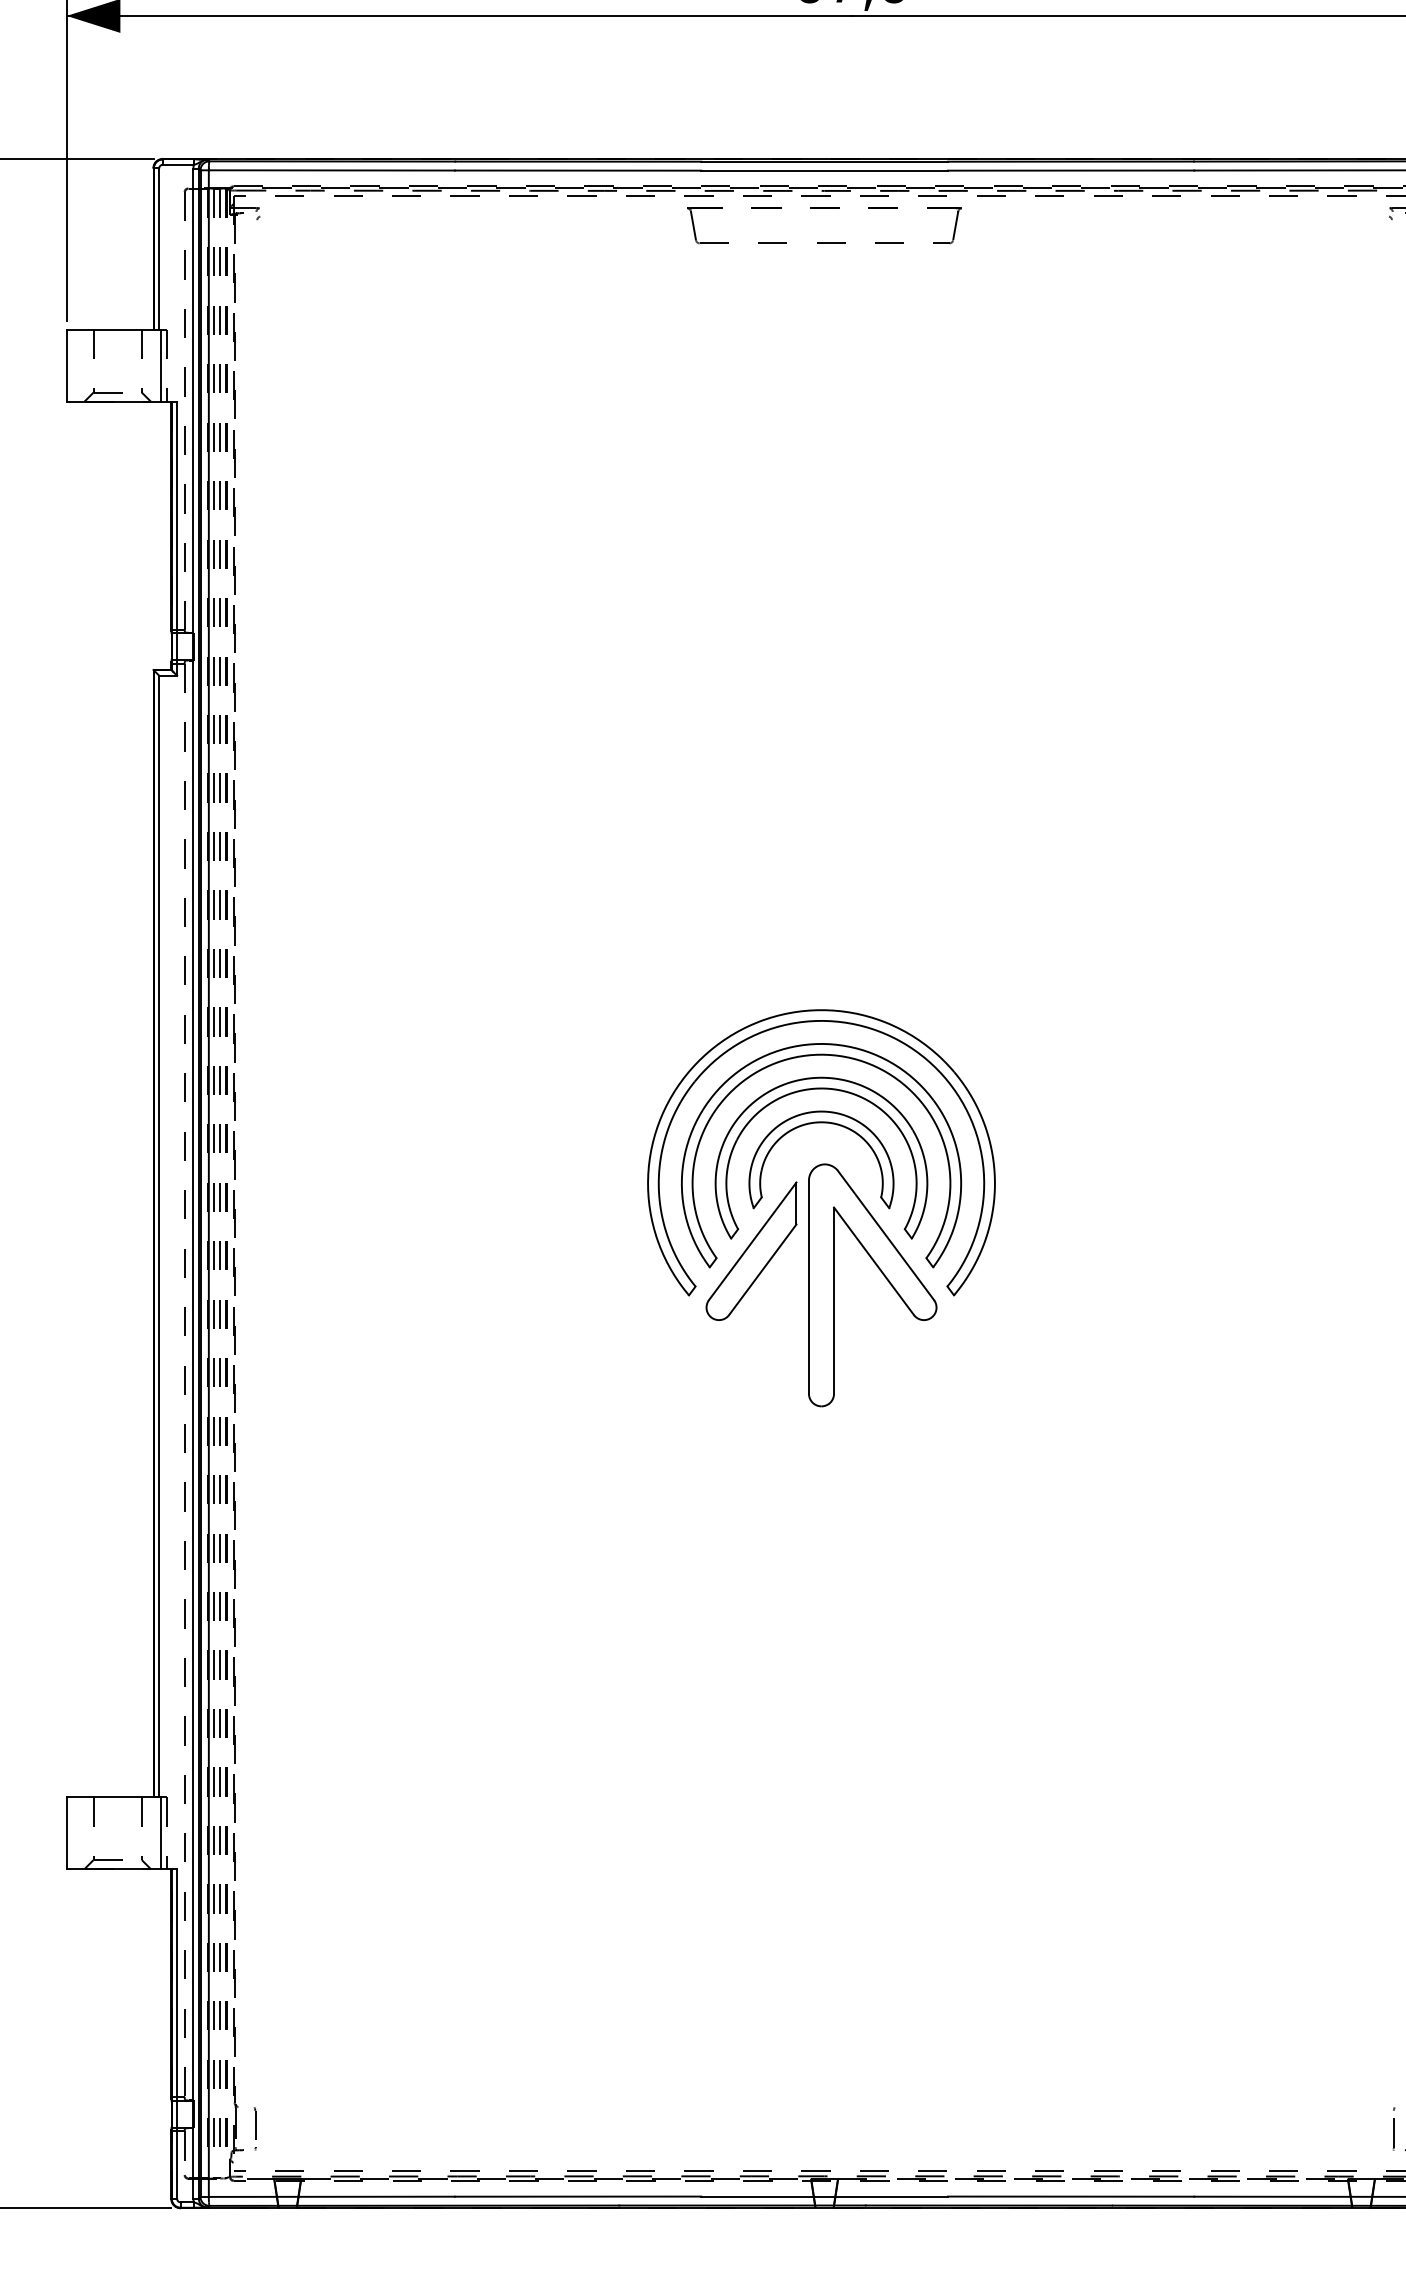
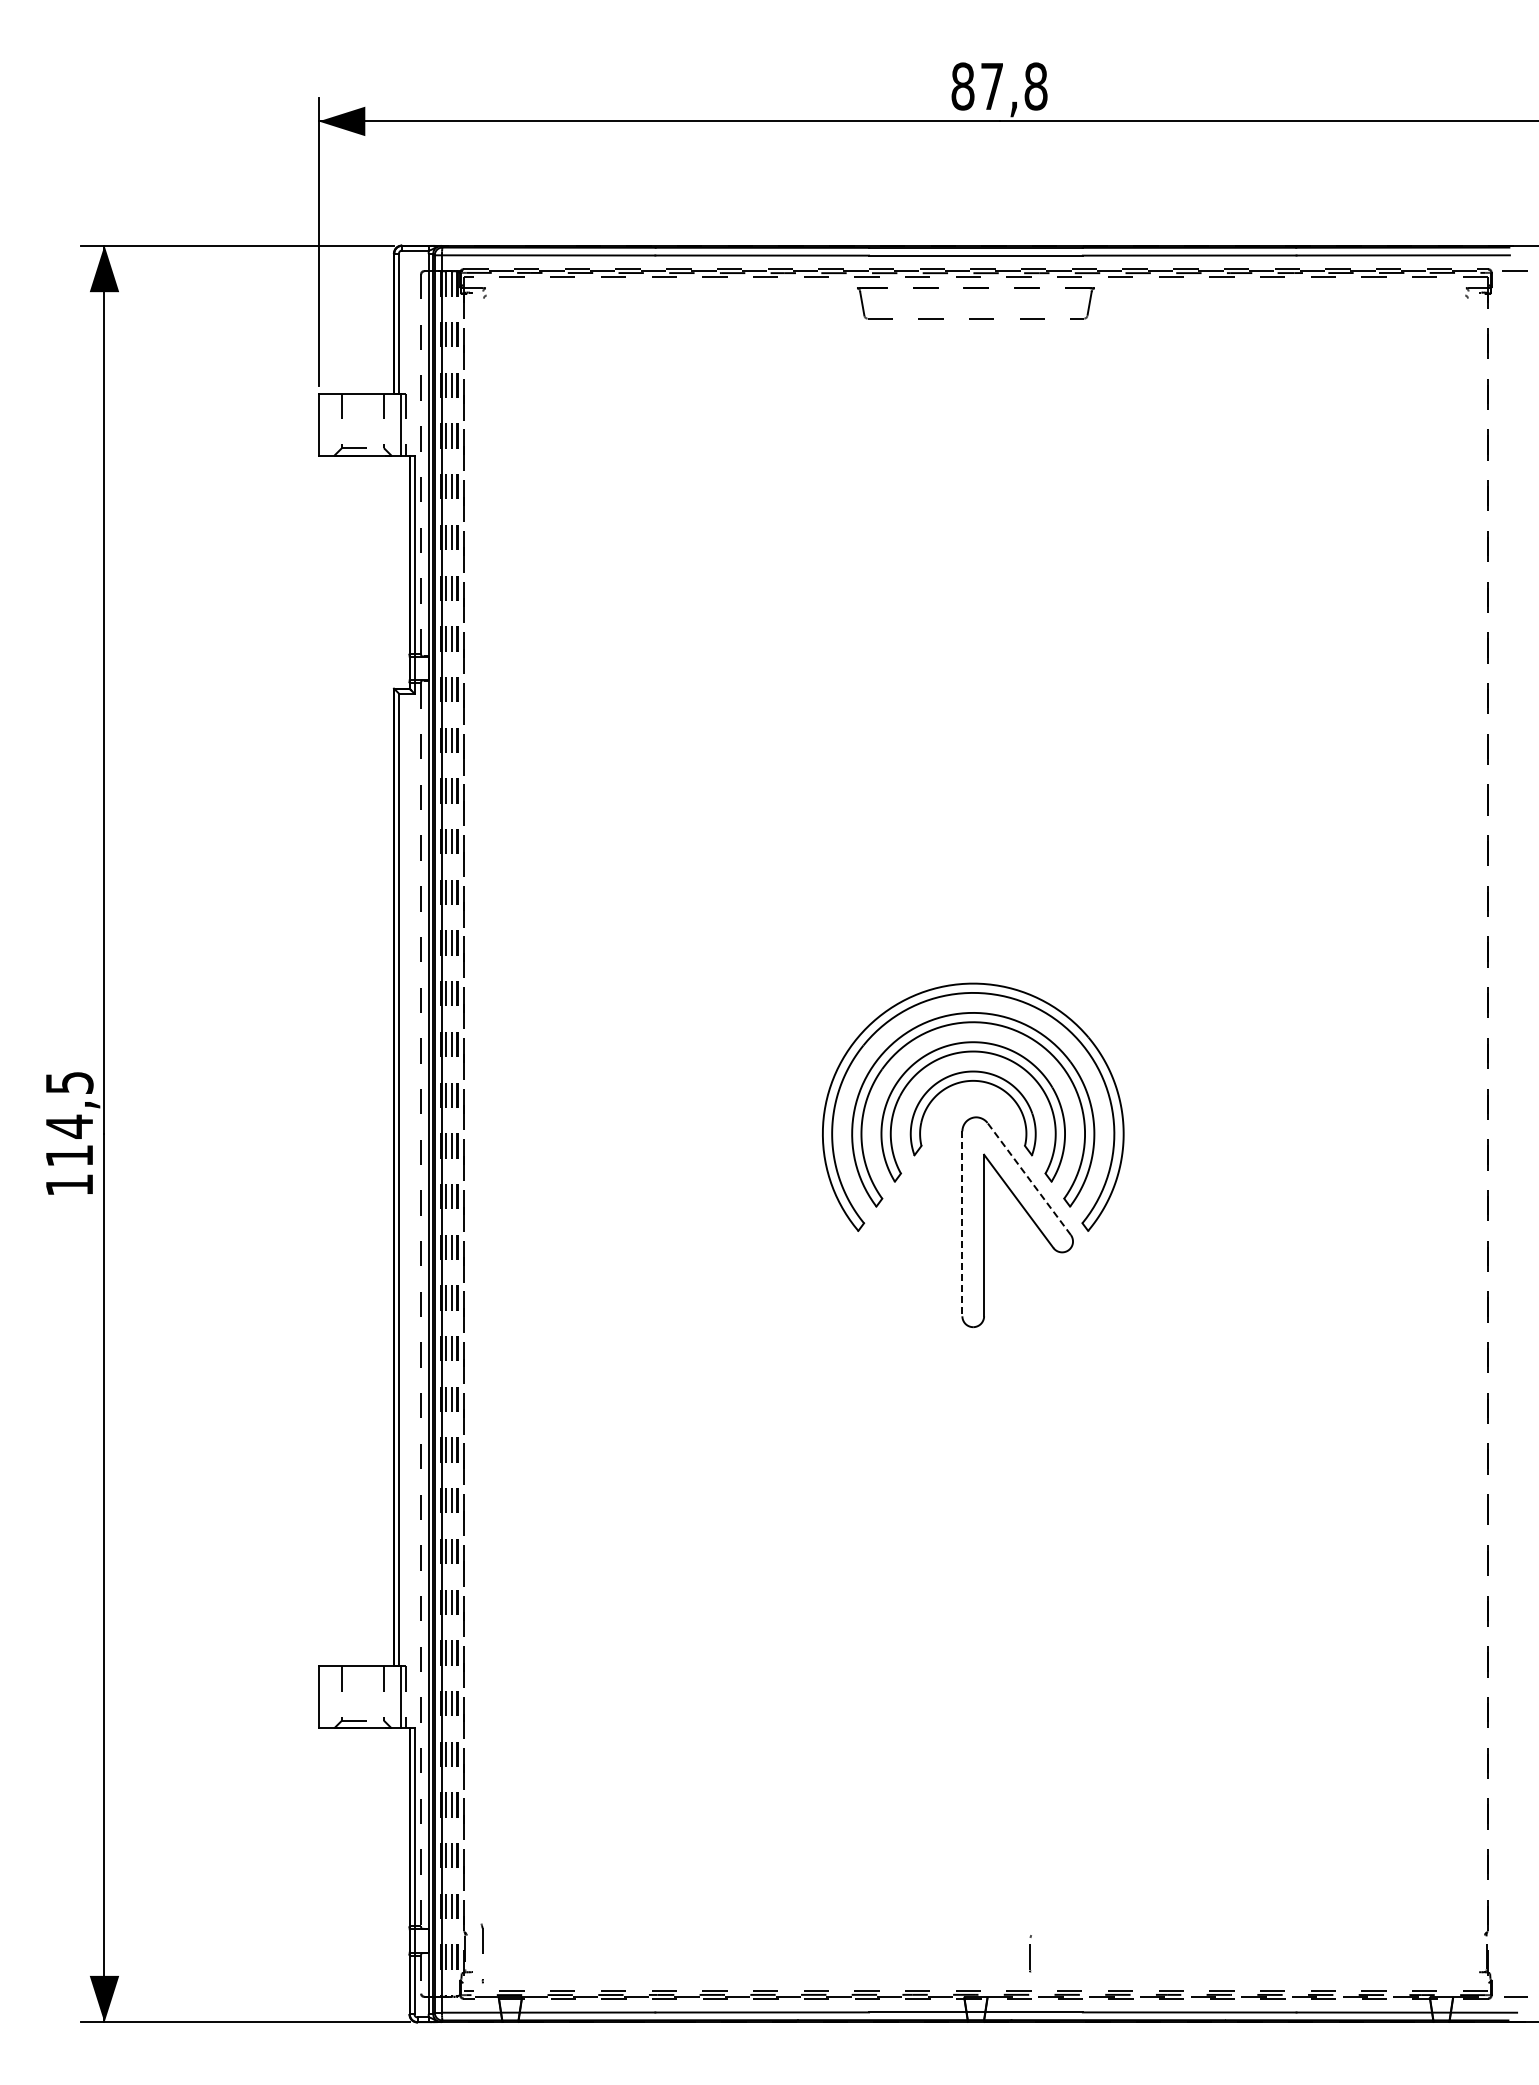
line: (886, 1236) -> (1029, 1179), solid -> dashed
part: (751, 1251) -> (912, 1192), removed
line: (809, 1287) -> (962, 1224), solid -> dashed
part: (254, 2128) -> (481, 1953), size x1.6
part: (1393, 2128) -> (1030, 1953), moved

